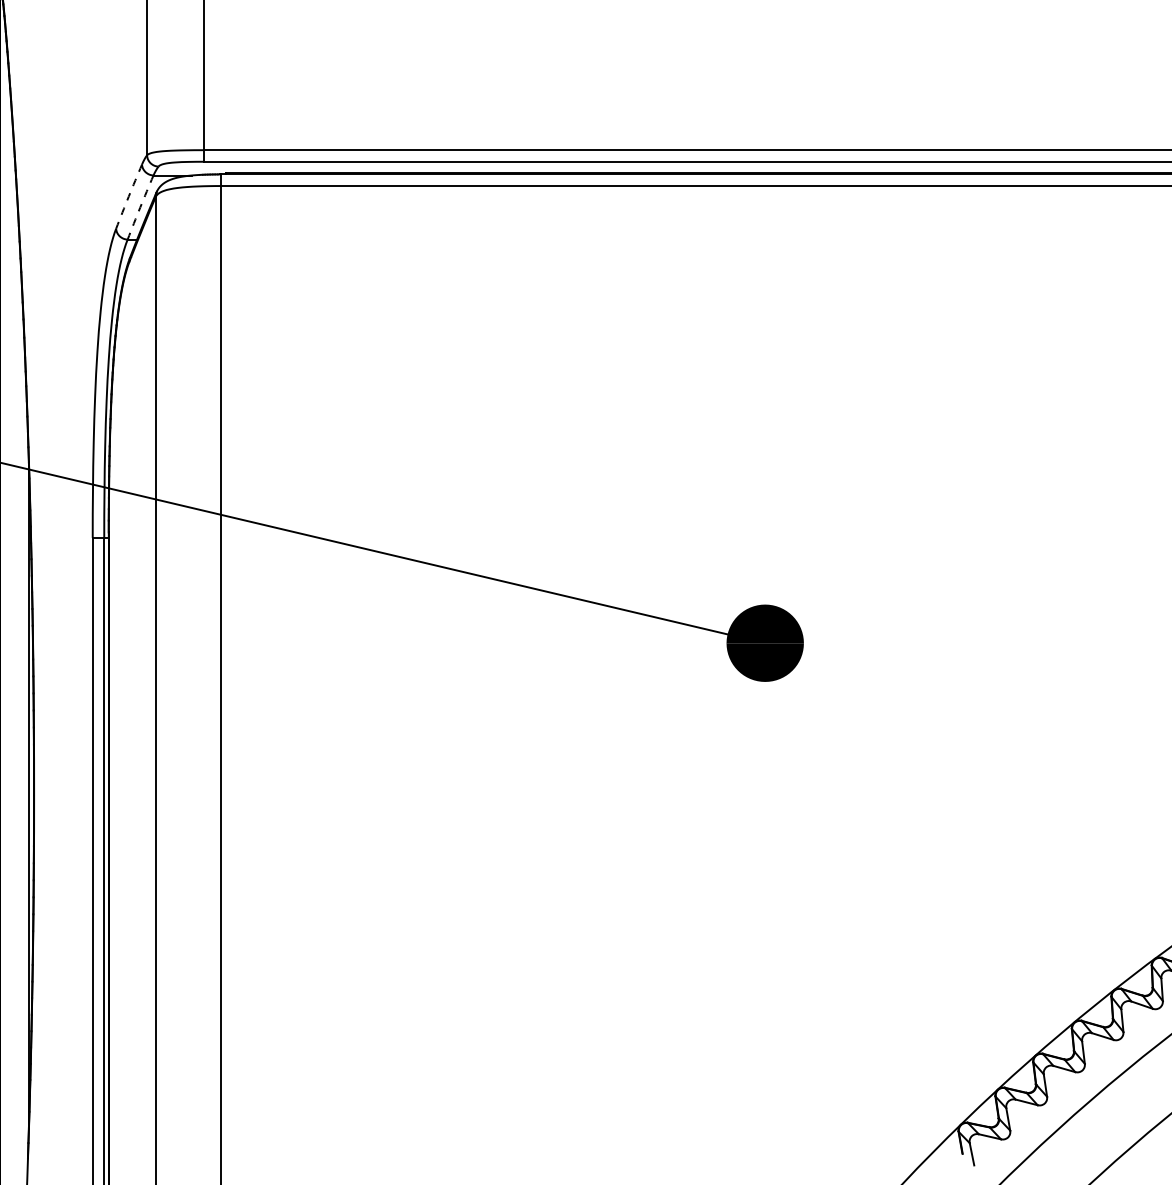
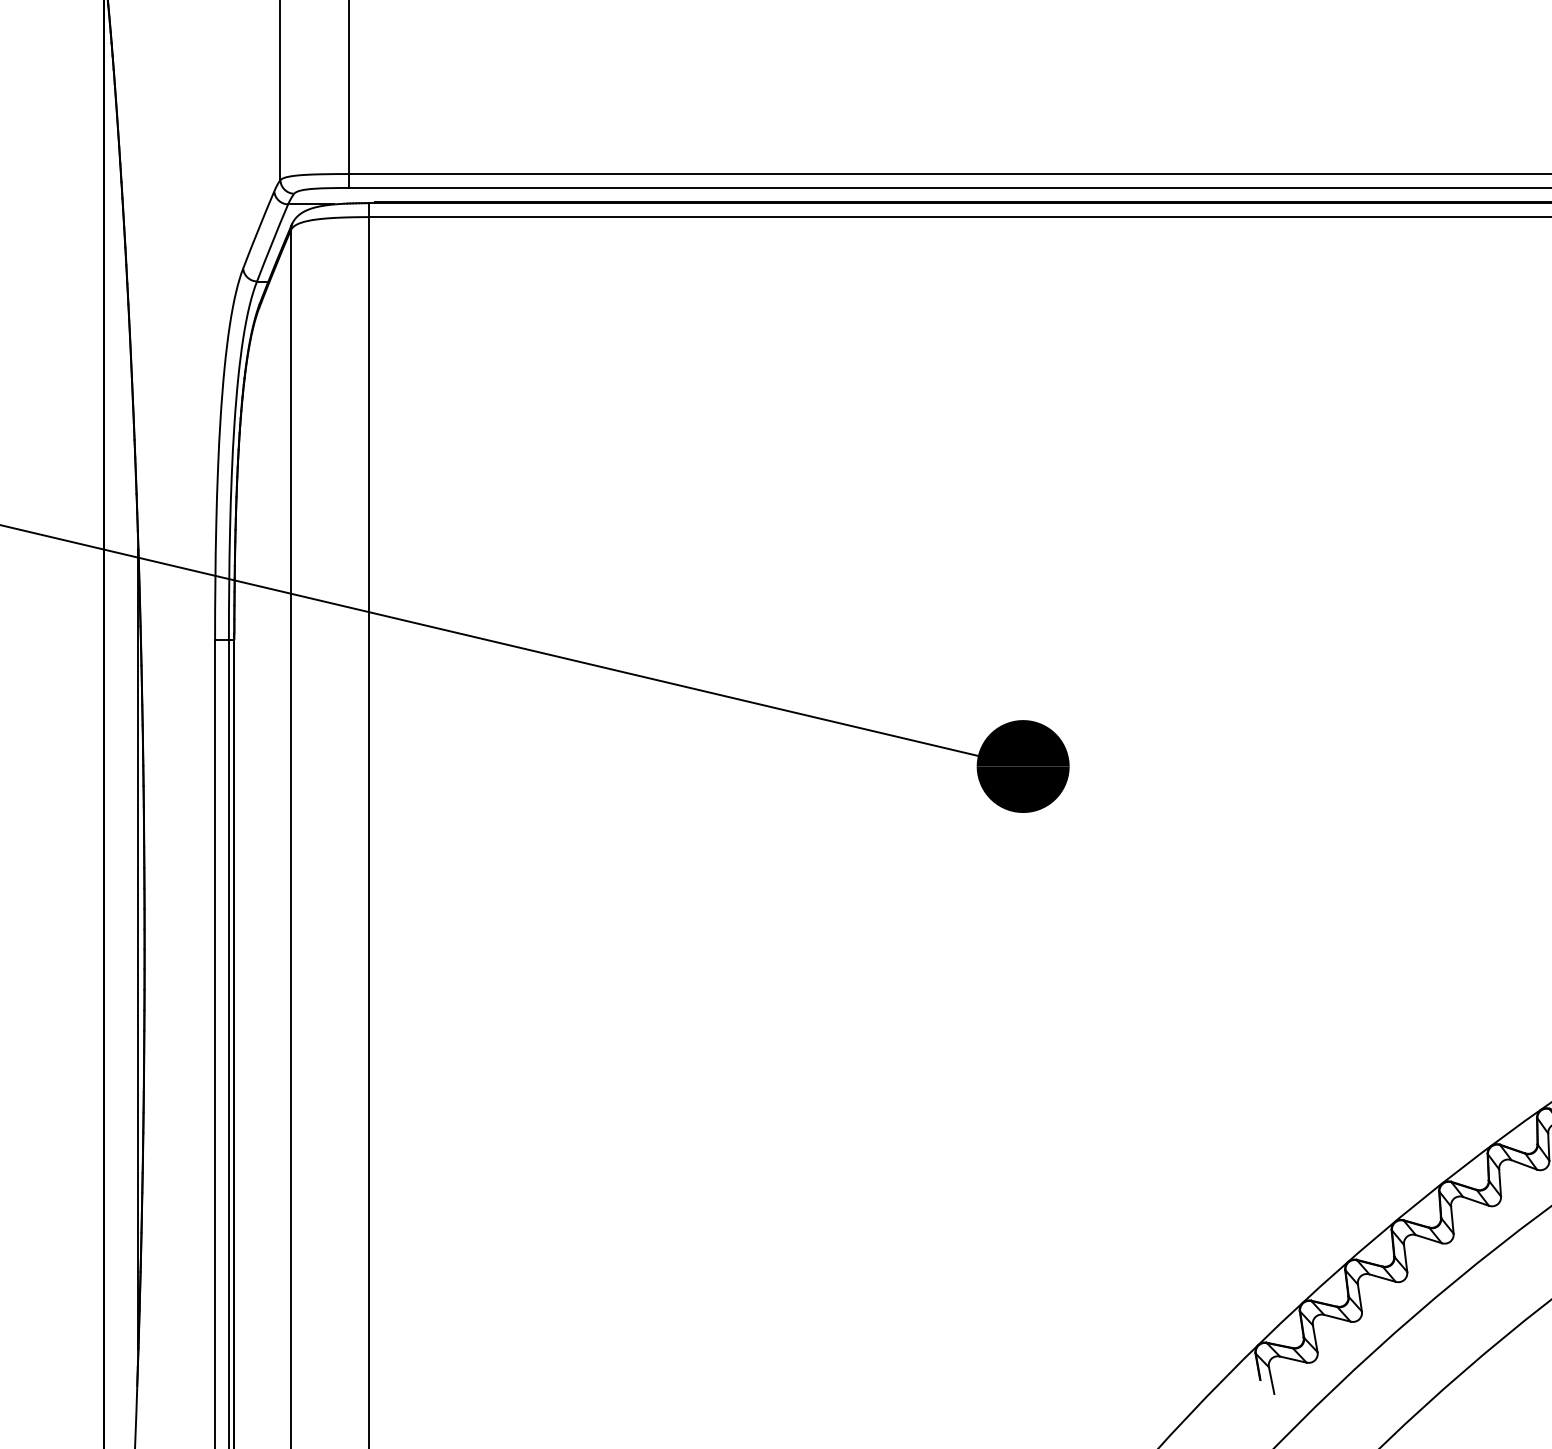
arc: (128, 196) -> (258, 229), dashed -> solid
arc: (140, 207) -> (272, 242), dashed -> solid

